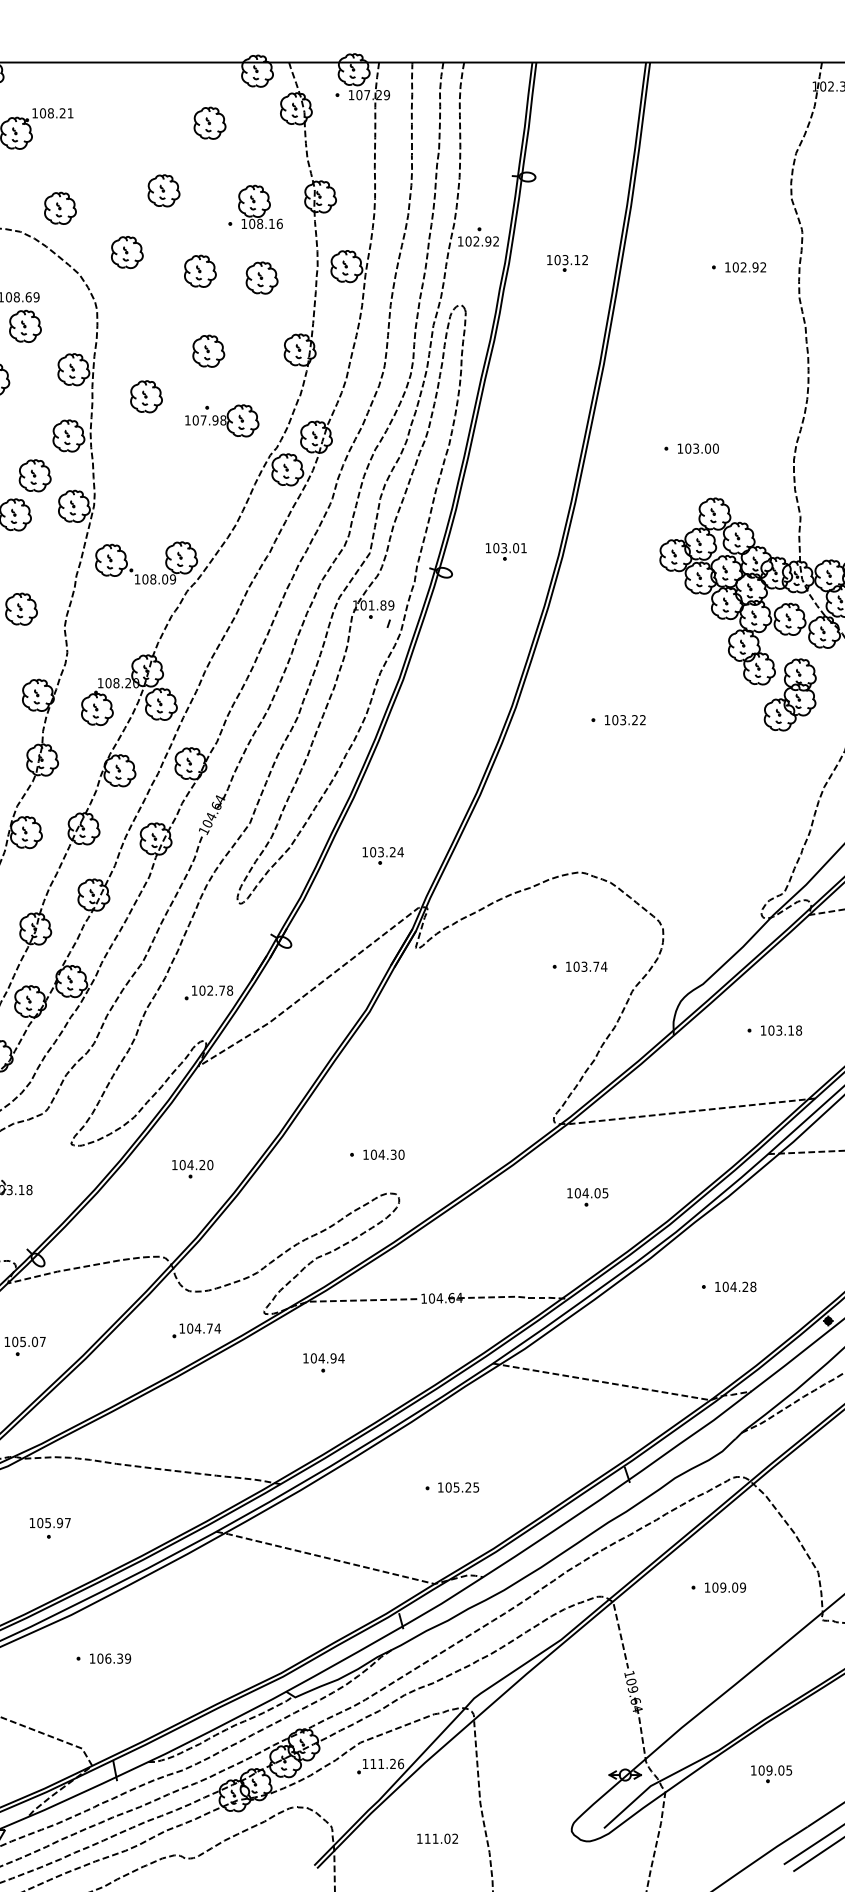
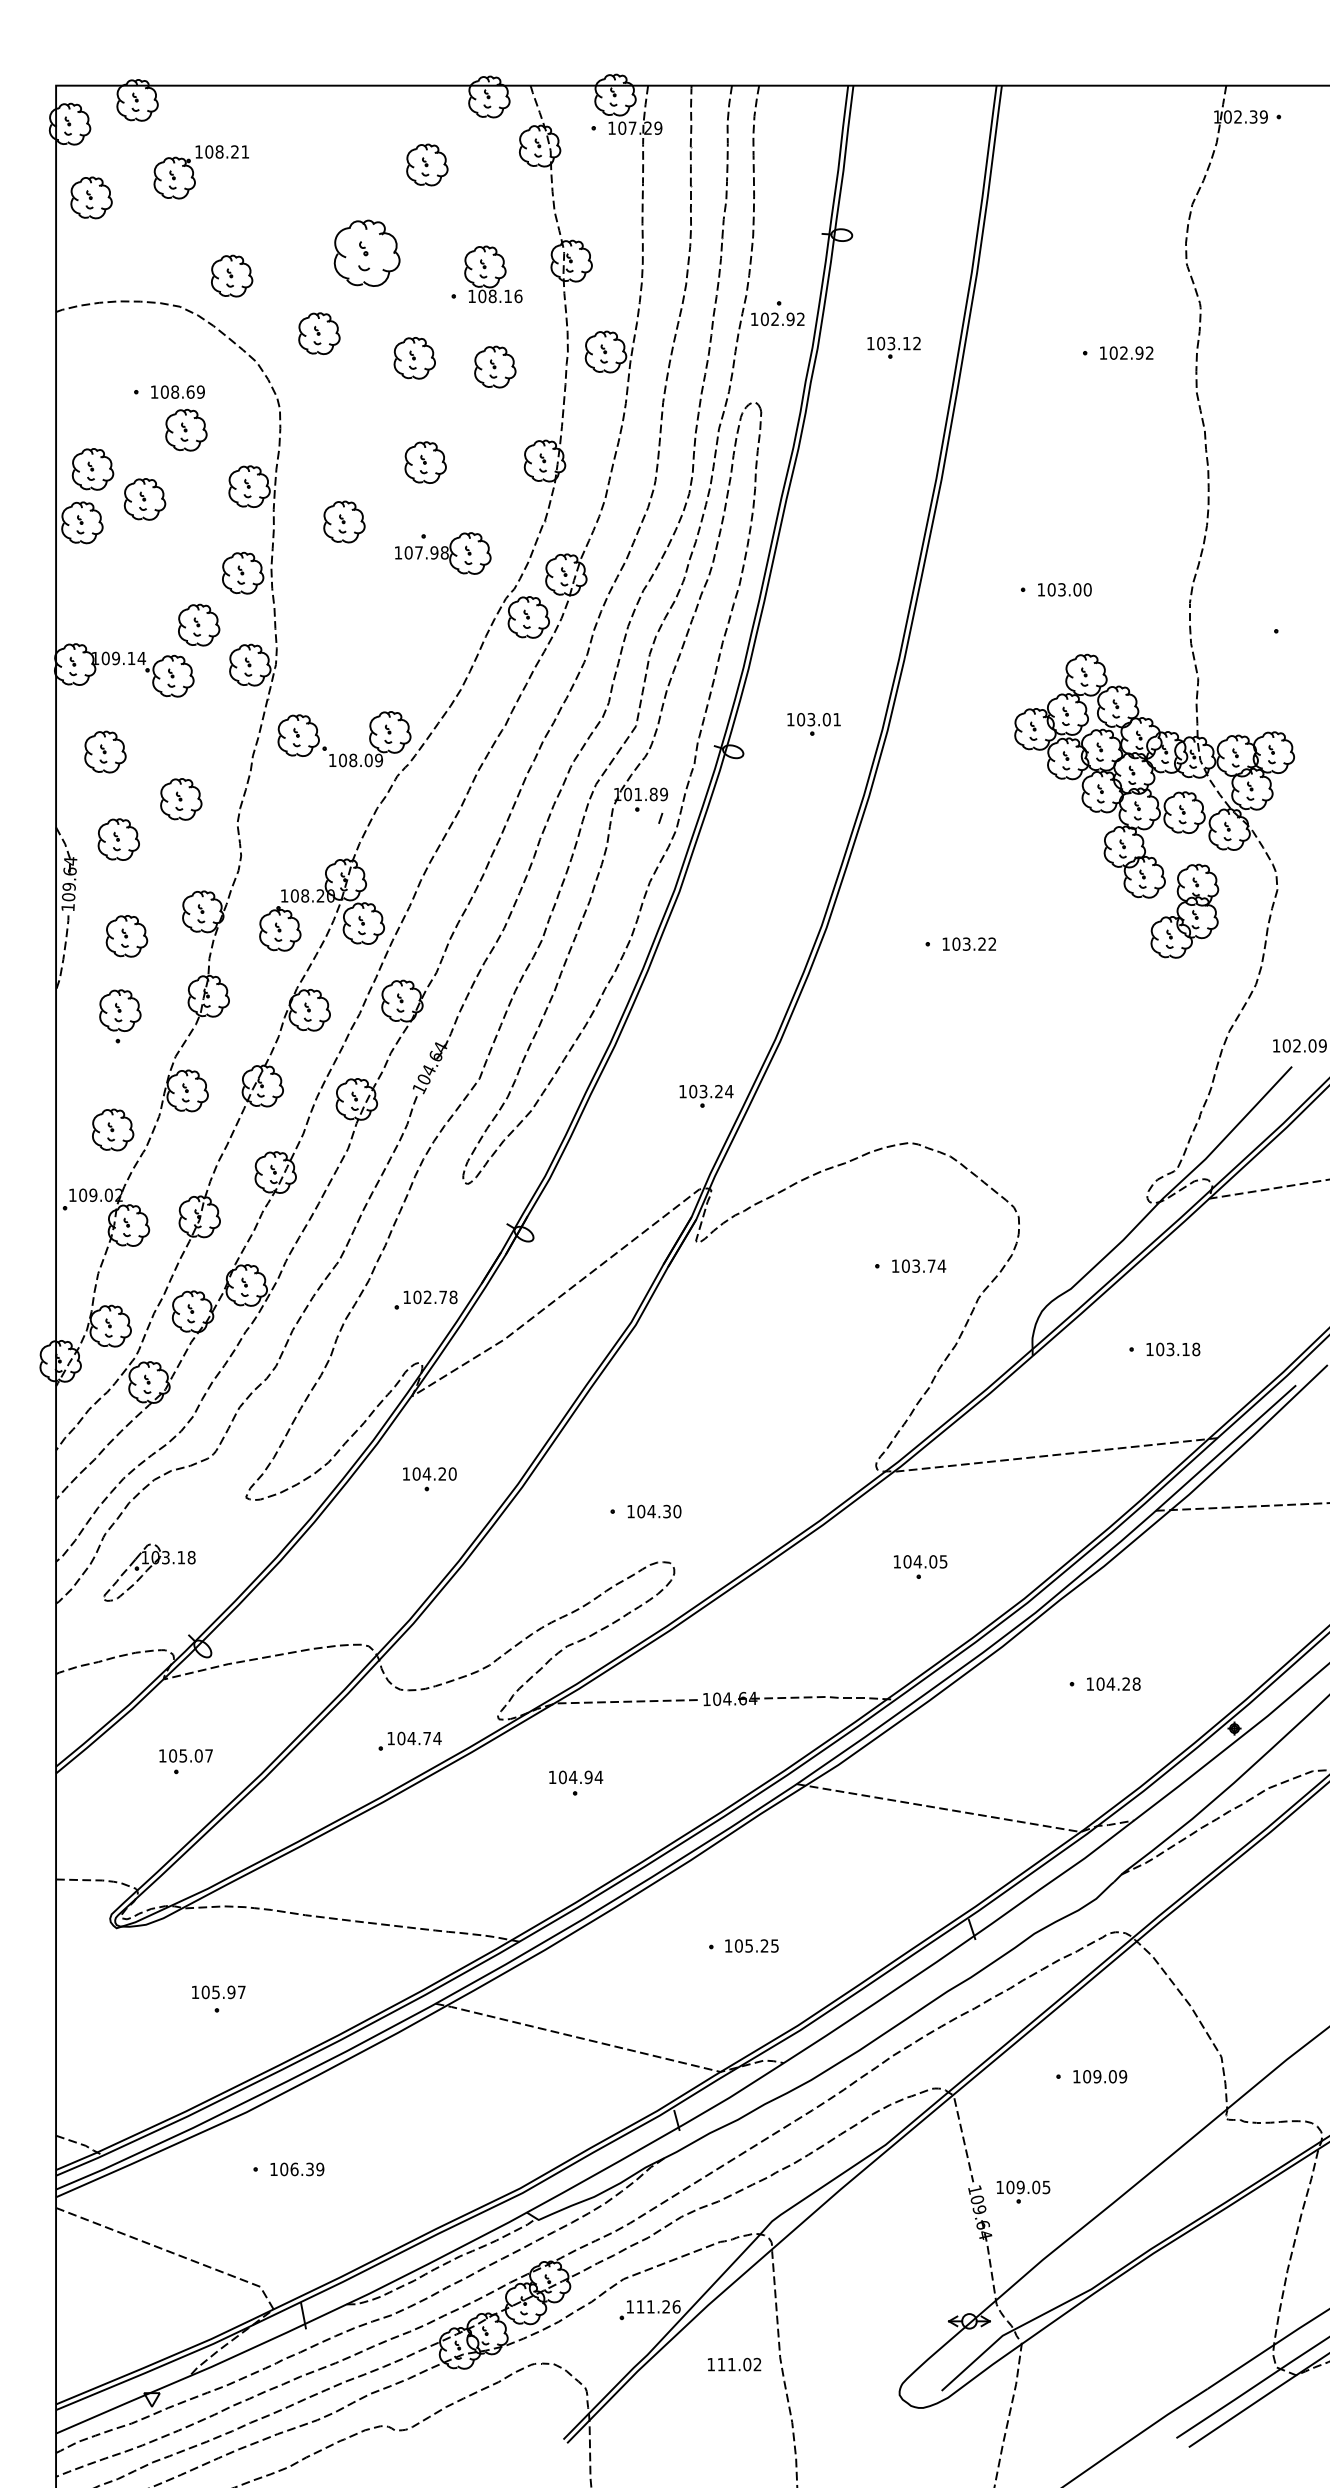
part: (164, 190) -> (367, 252), size x1.6
part: (383, 855) -> (706, 1095), moved
part: (192, 1169) -> (429, 1479), moved
part: (771, 1773) -> (1023, 2191), moved
text: (437, 1838) -> (734, 2364), moved

